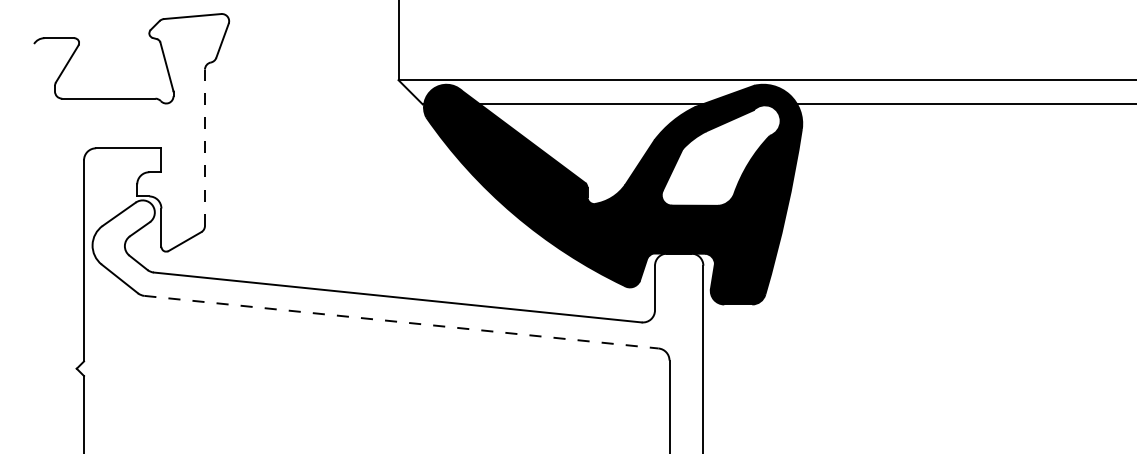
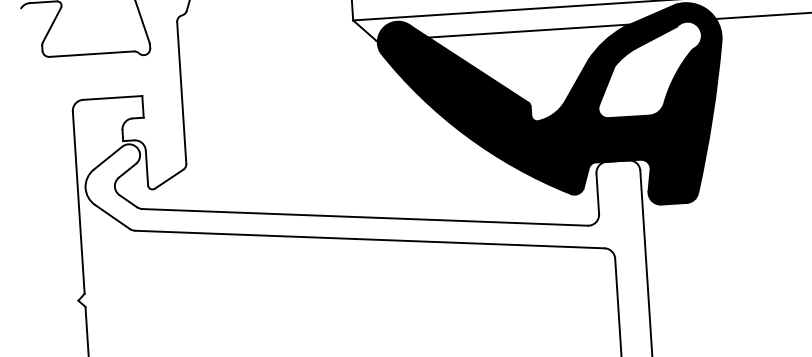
line: (204, 147) -> (181, 92), dashed -> solid
line: (401, 322) -> (370, 239), dashed -> solid

